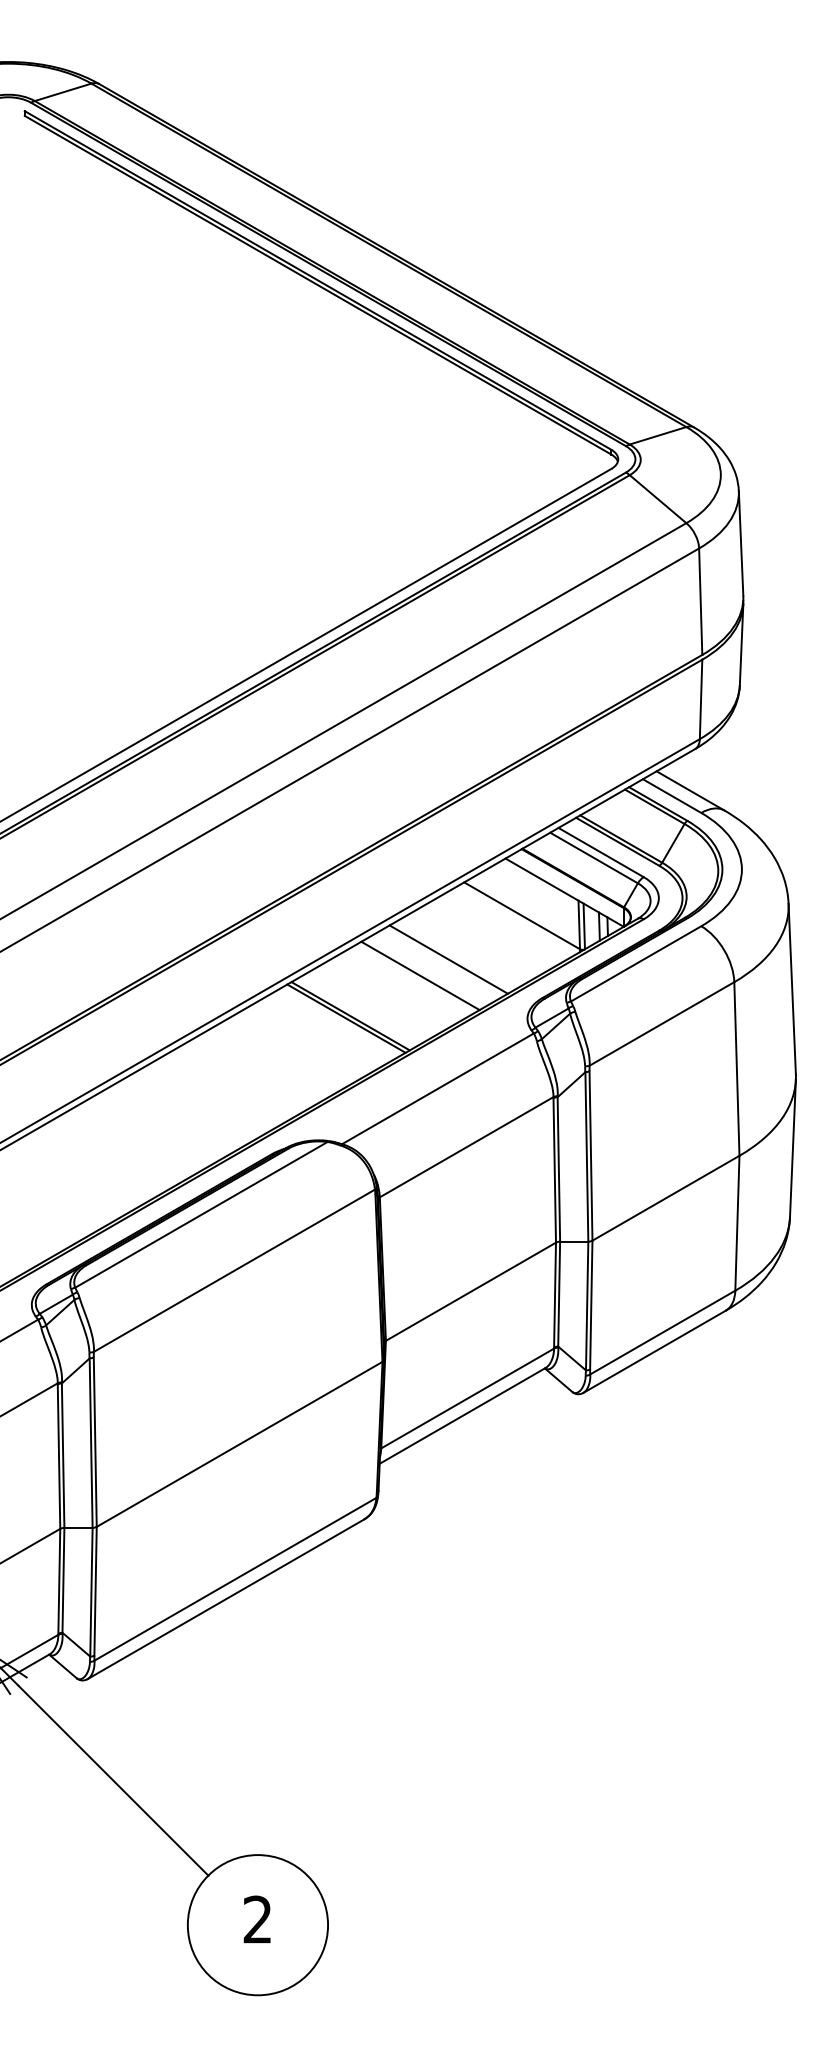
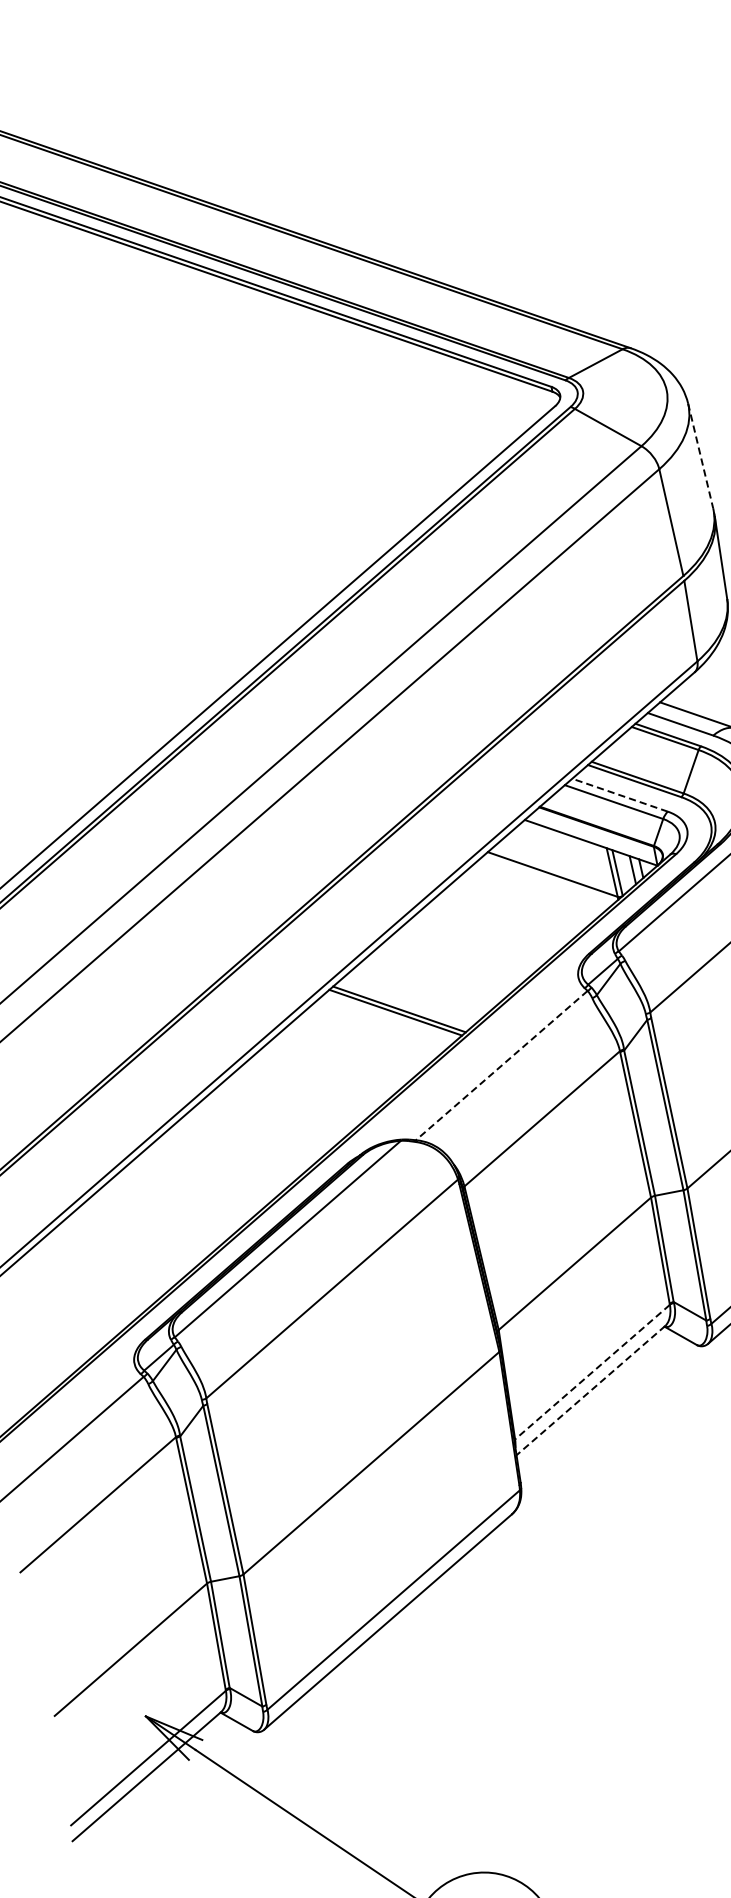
line: (741, 543) -> (701, 455), solid -> dashed
line: (600, 852) -> (619, 795), solid -> dashed
line: (448, 959) -> (487, 933), removed
line: (420, 975) -> (461, 954), removed
line: (437, 1088) -> (501, 1065), solid -> dashed
line: (467, 1398) -> (592, 1372), solid -> dashed
line: (462, 1415) -> (590, 1390), solid -> dashed

